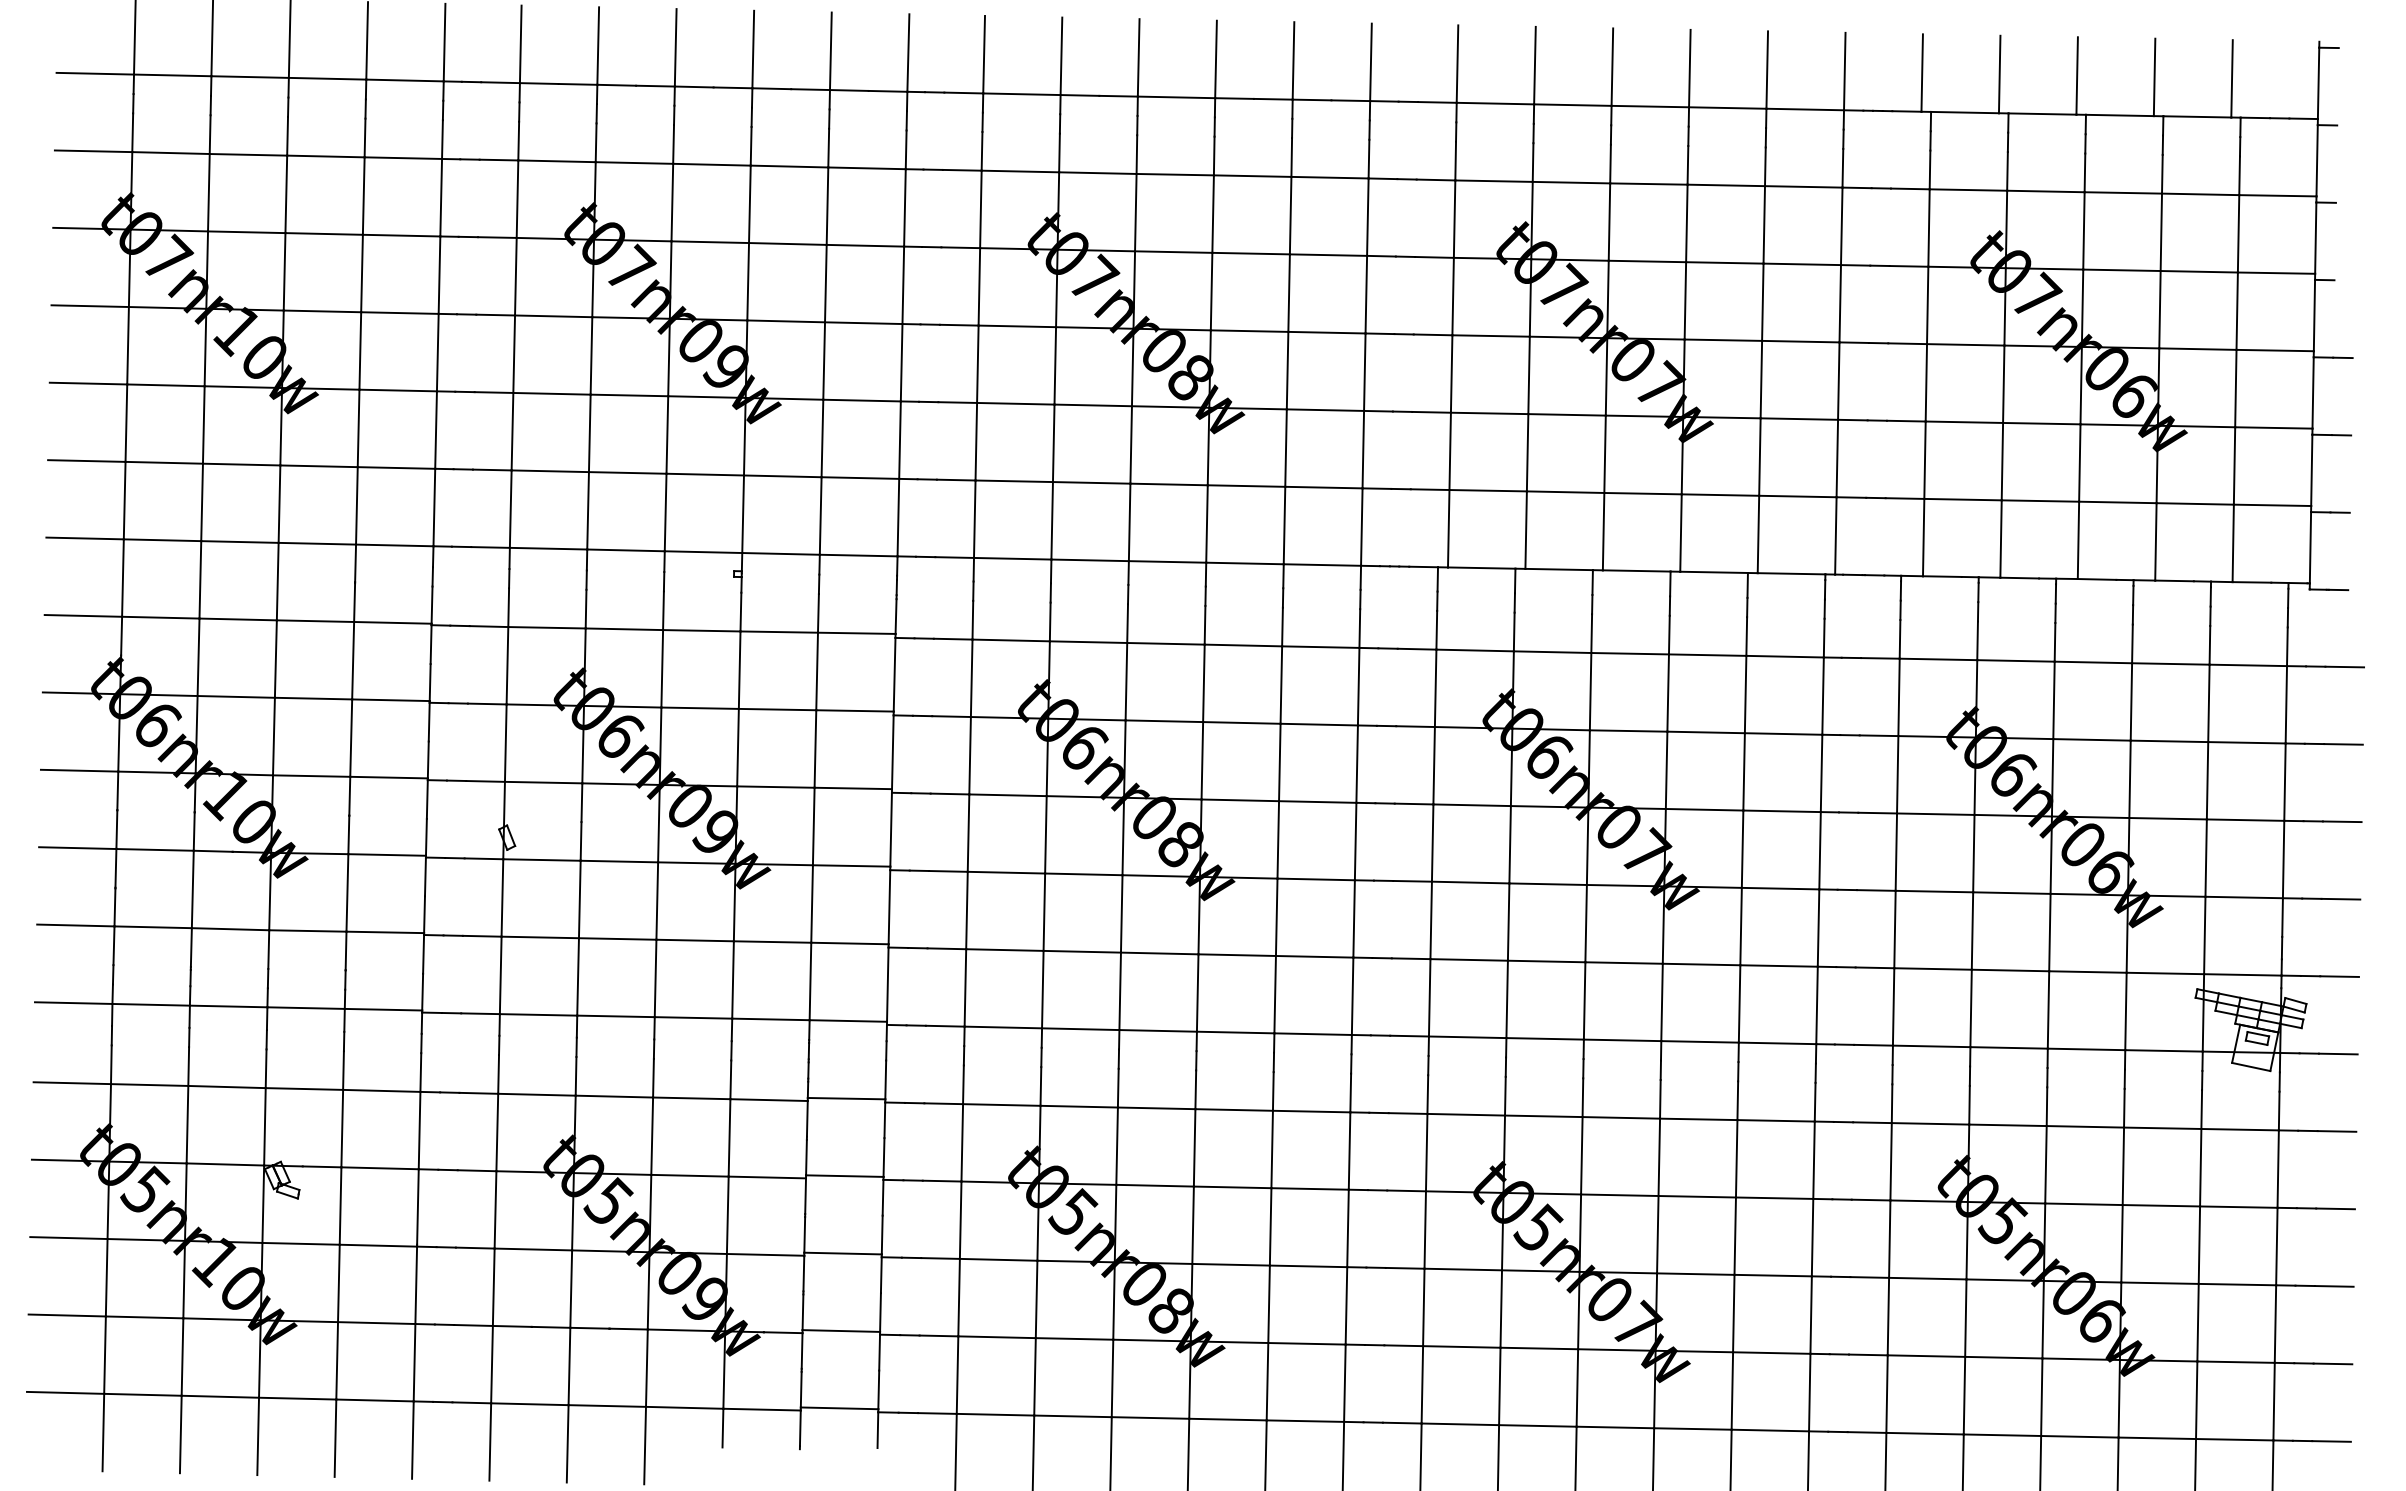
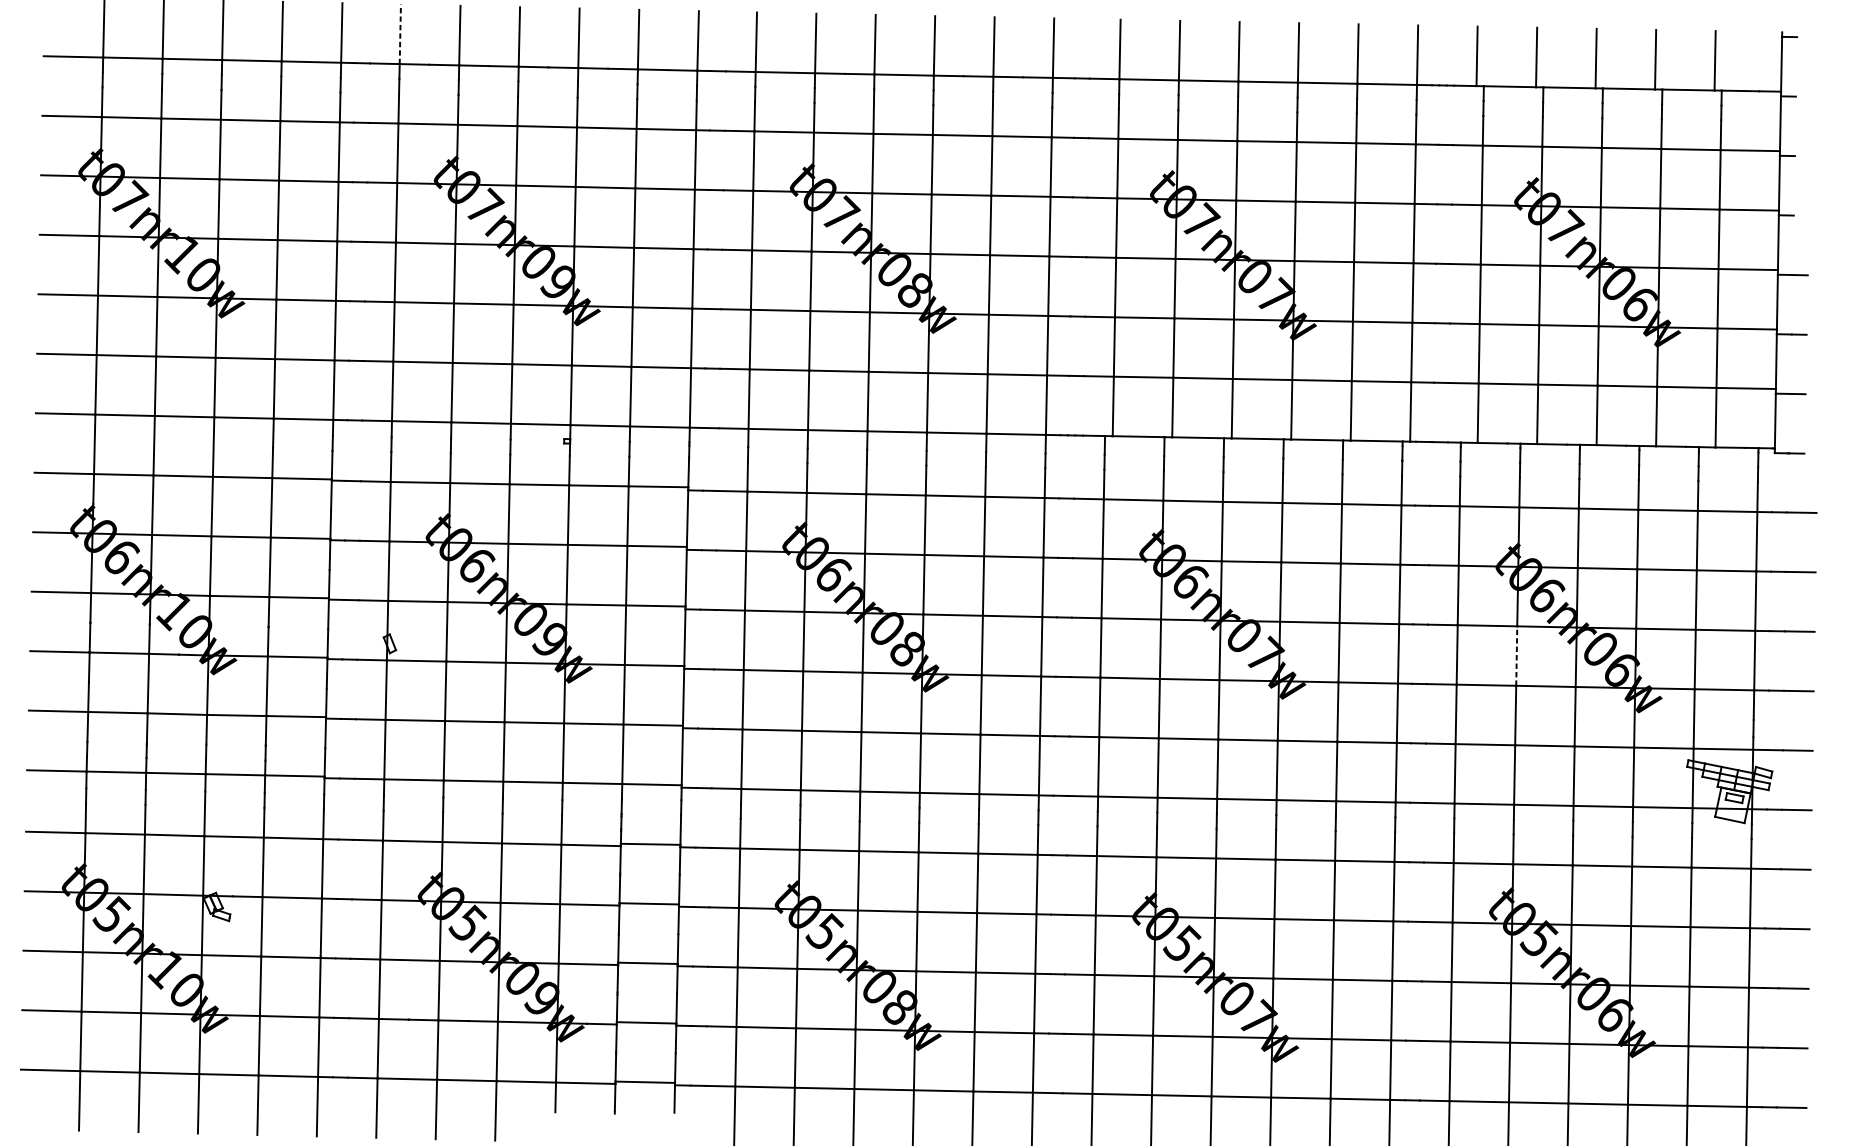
line: (520, 44) -> (400, 34), solid -> dashed
line: (1973, 853) -> (1516, 655), solid -> dashed

